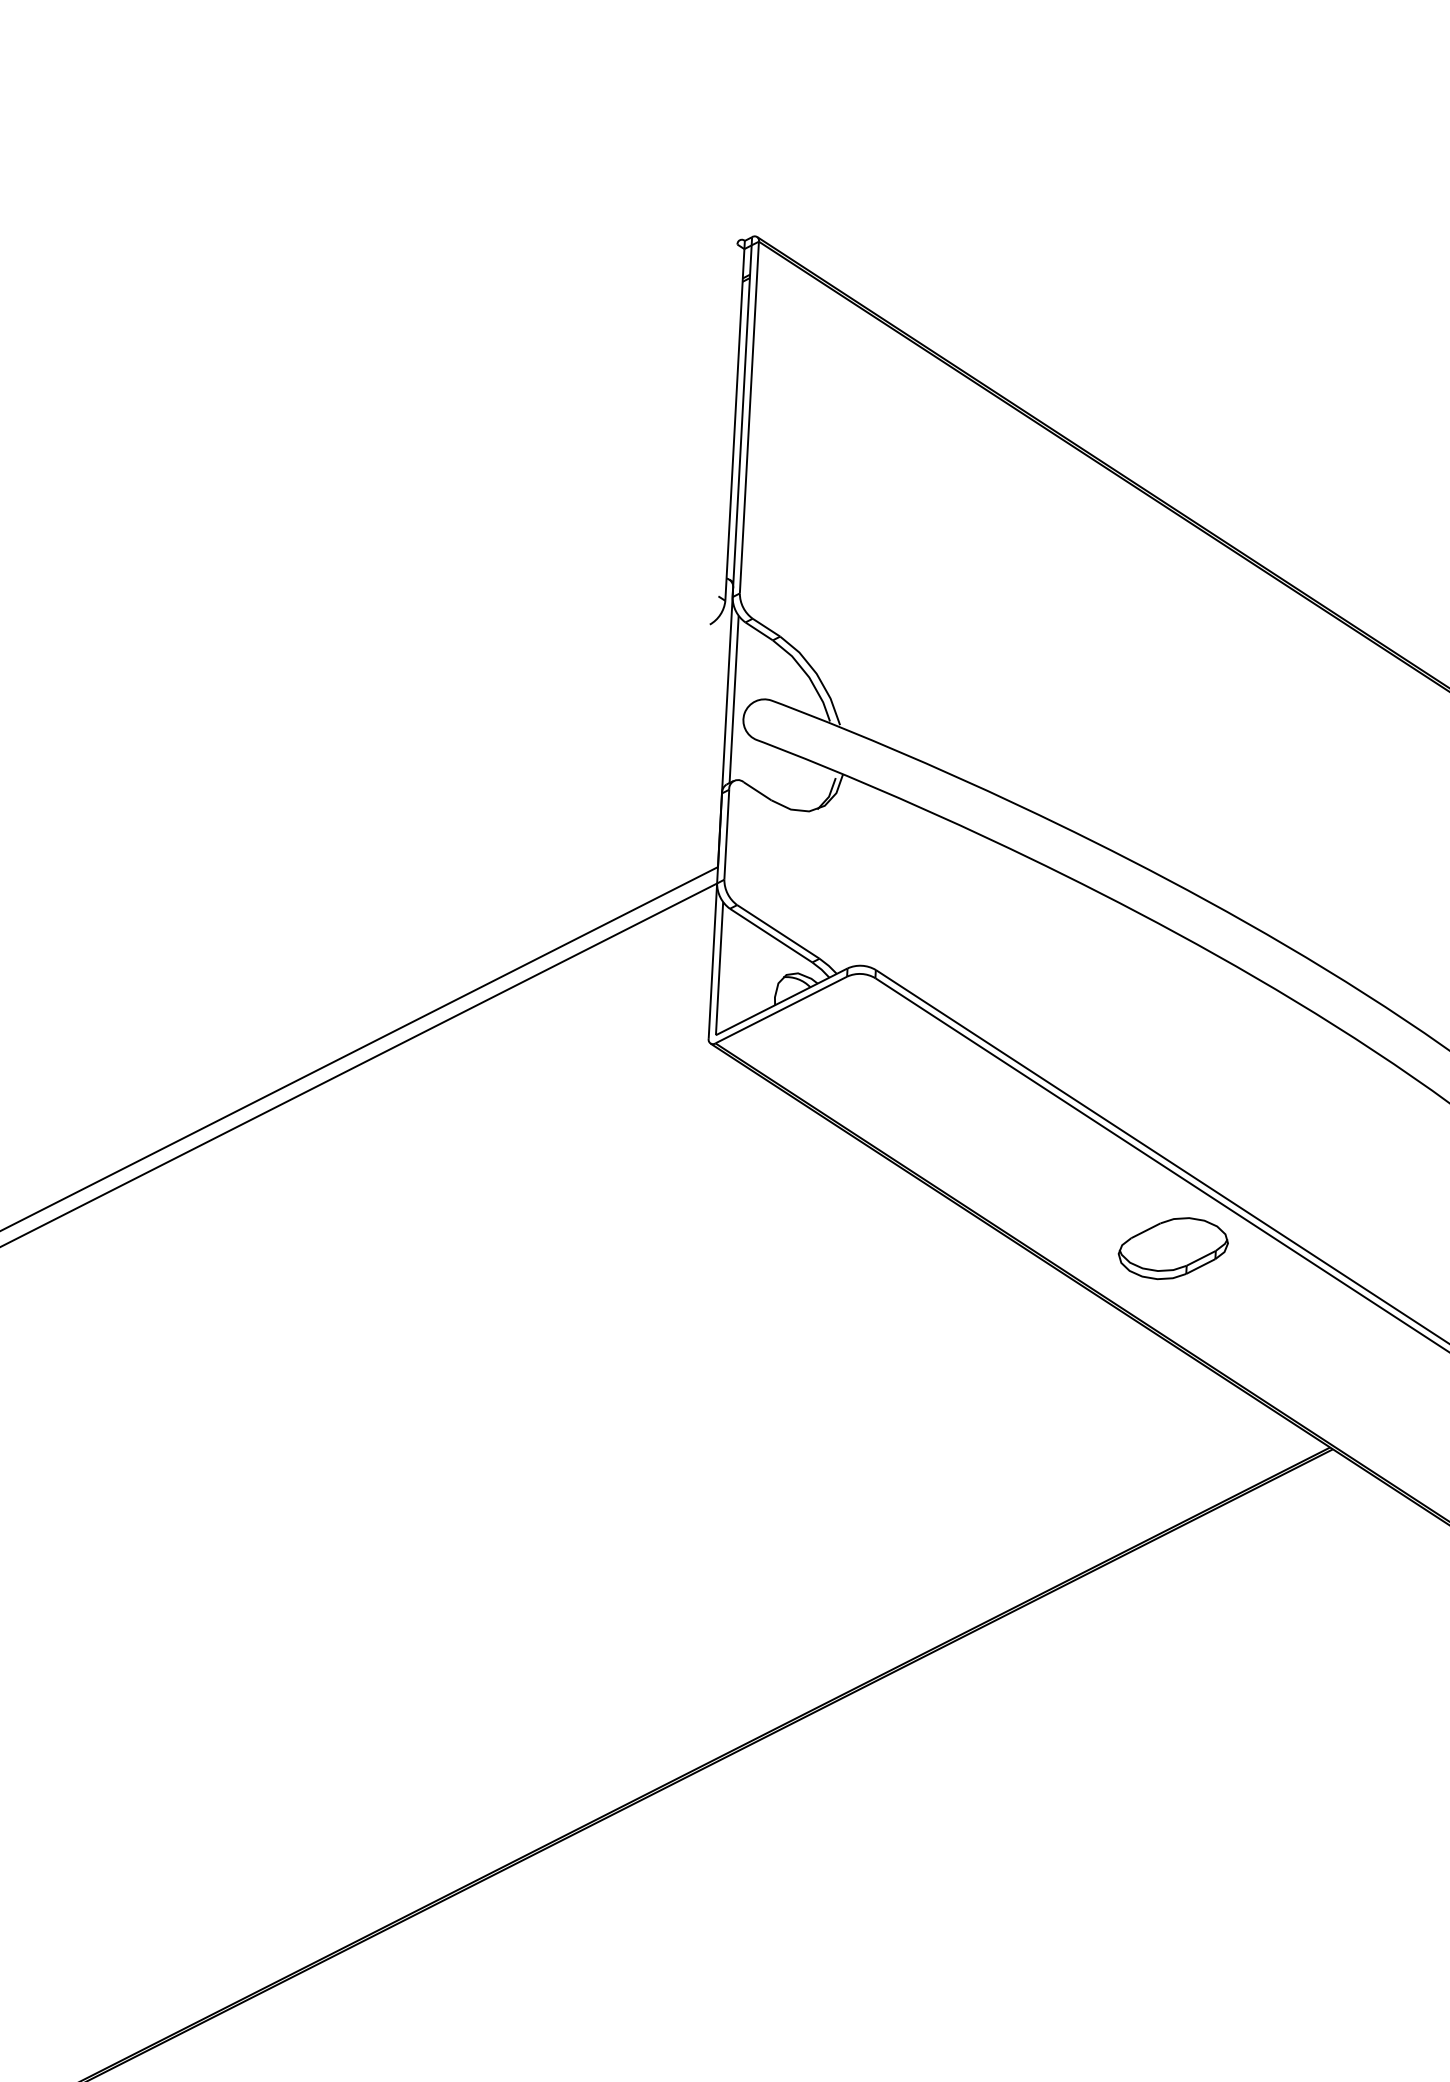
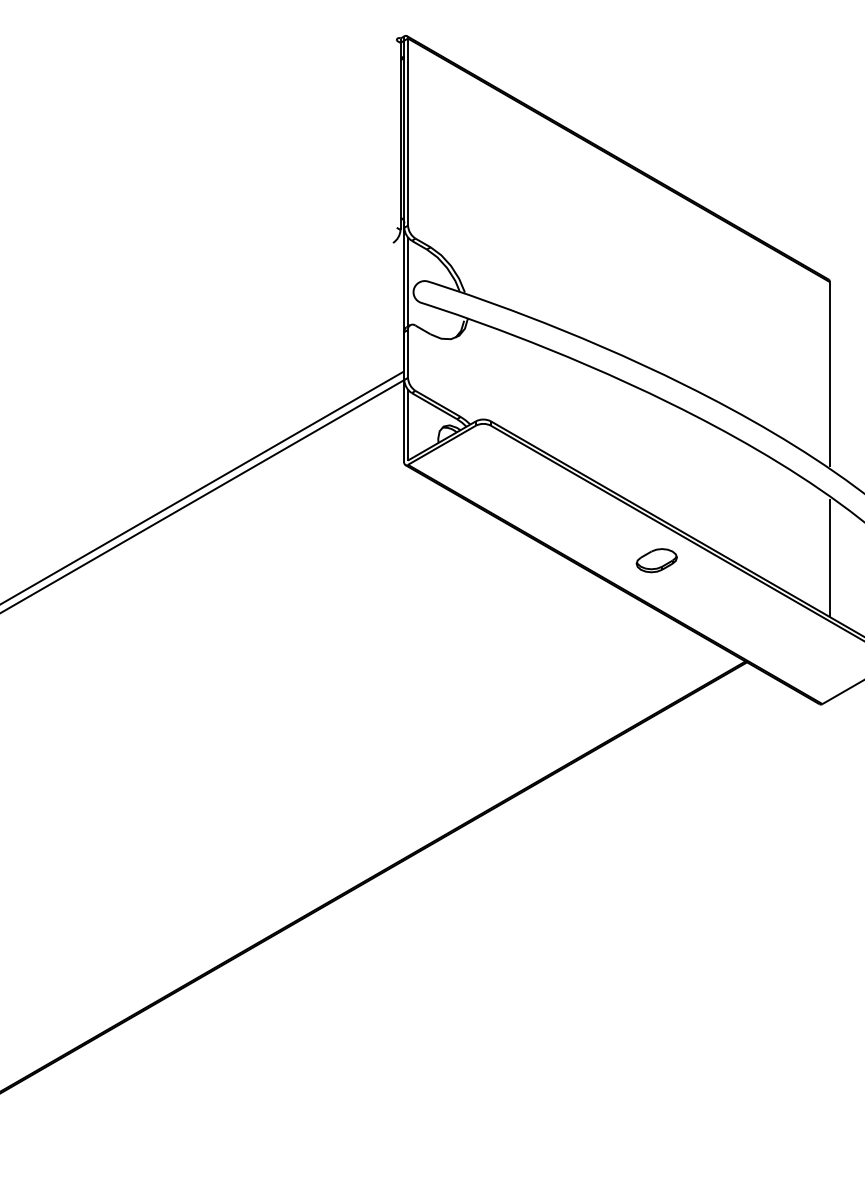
part: (1172, 1248) -> (656, 560), size x0.7

